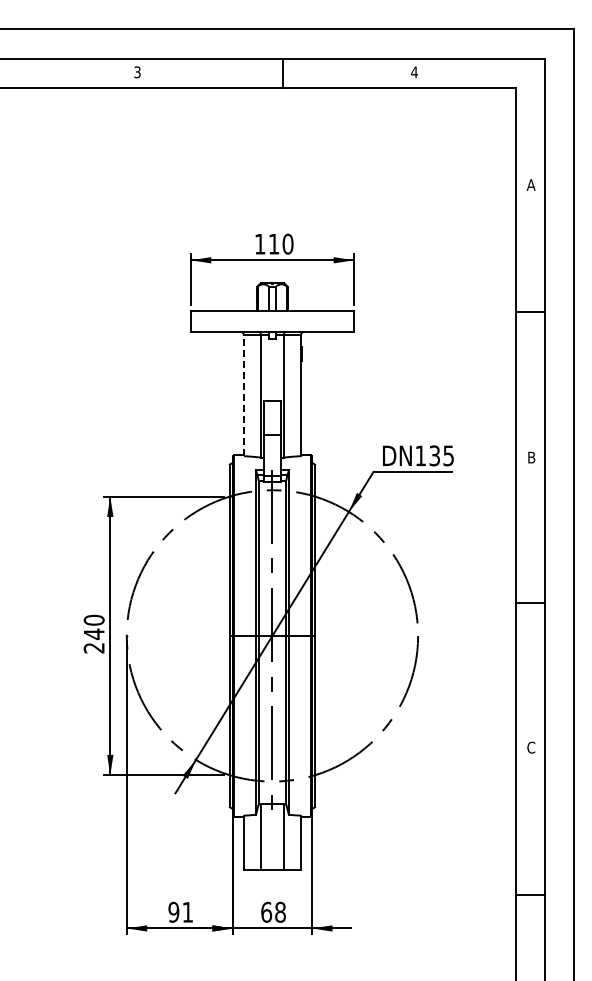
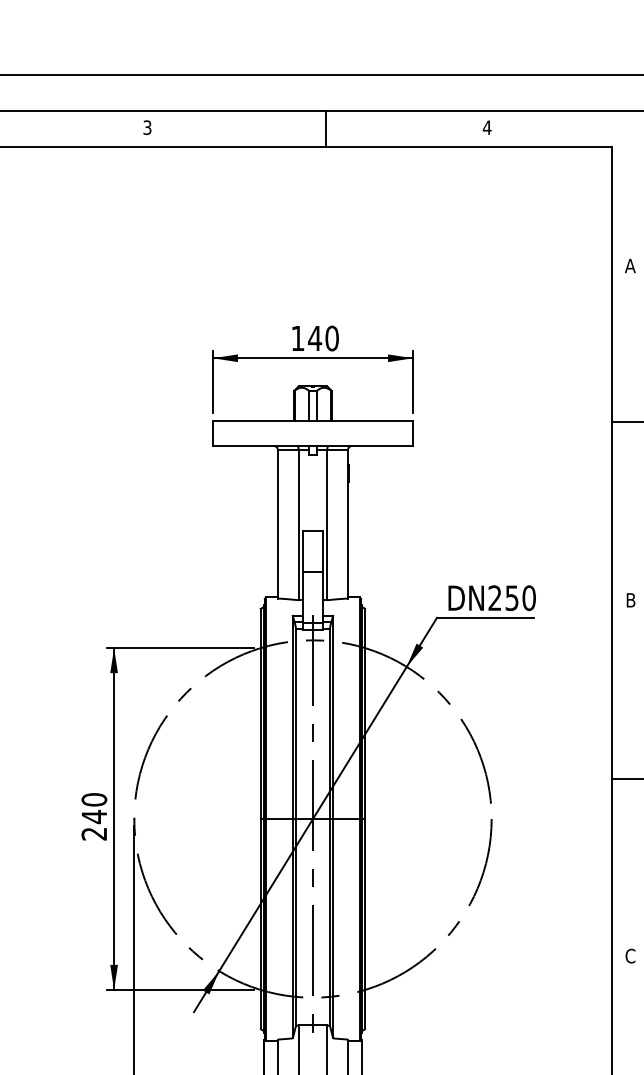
text: (273, 244) -> (314, 338), 110 -> 140
line: (243, 395) -> (277, 524), dashed -> solid
text: (434, 455) -> (511, 597), 135 -> 250

